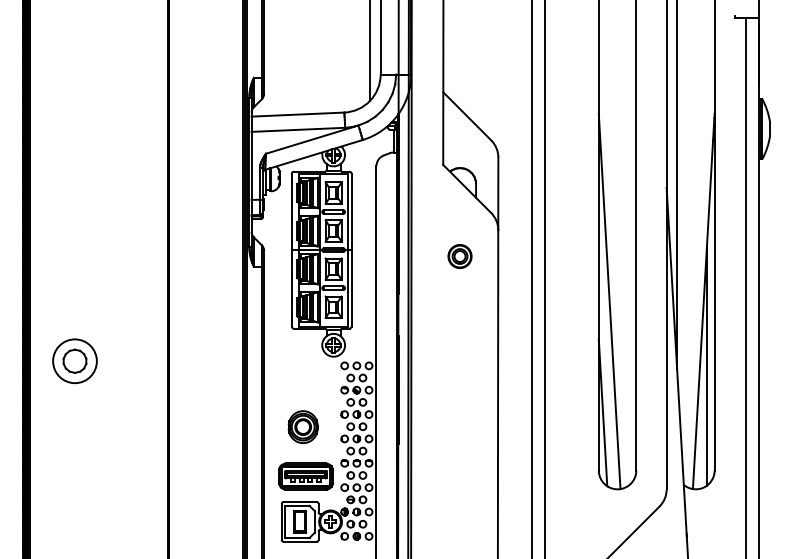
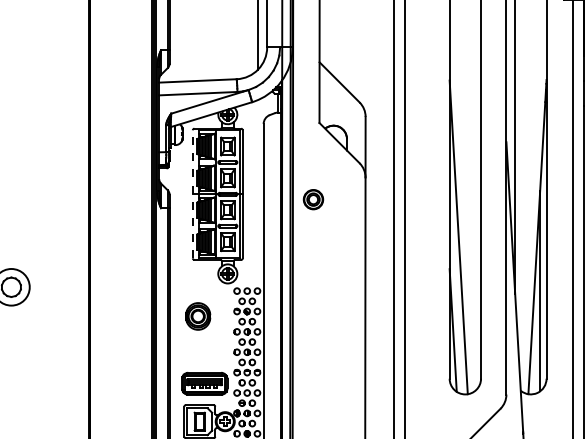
line: (291, 250) -> (192, 194), solid -> dashed
part: (459, 256) -> (313, 199), moved
part: (302, 426) -> (197, 315), moved

